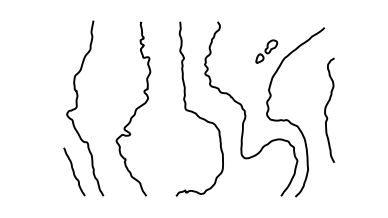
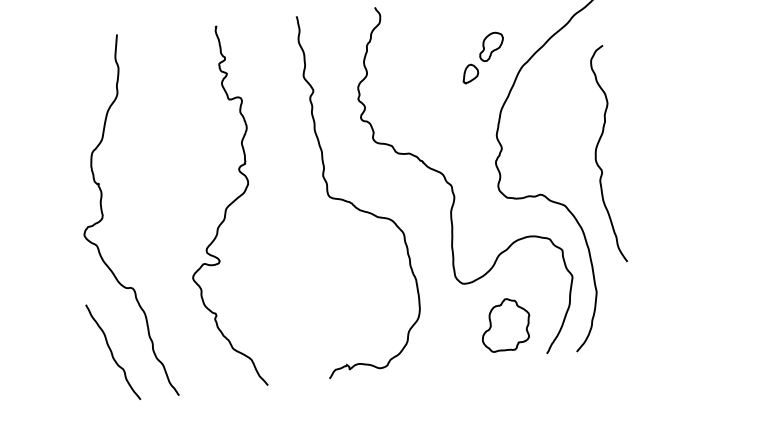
curve: (326, 109) -> (598, 153), moved
part: (262, 180) -> (504, 325), added

